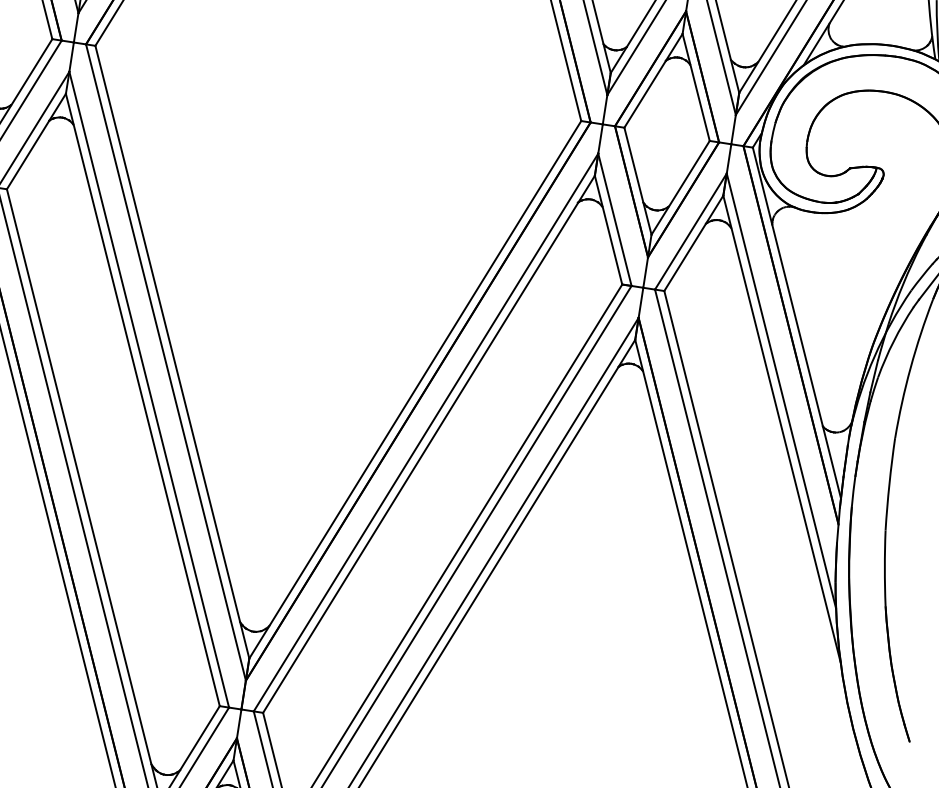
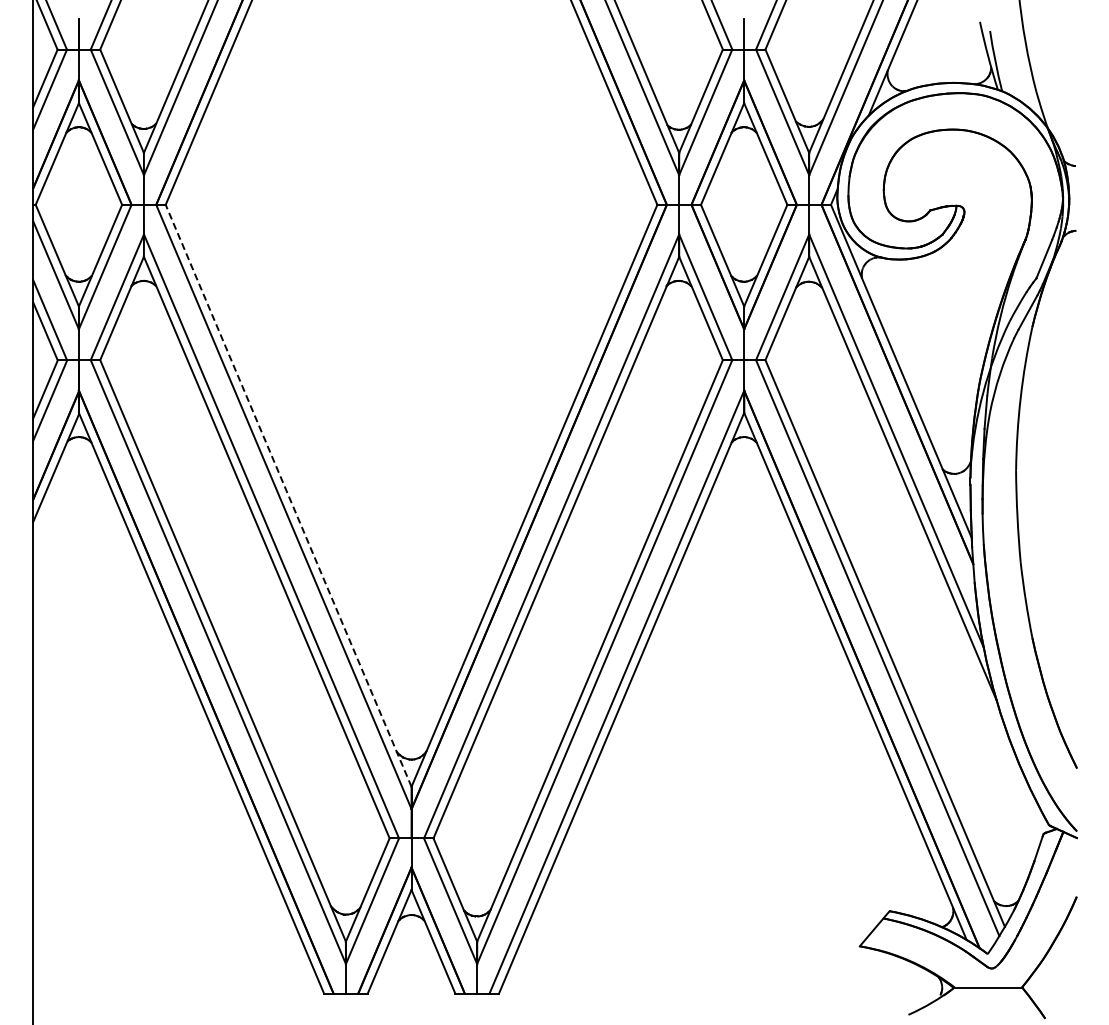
line: (172, 351) -> (288, 495), solid -> dashed

